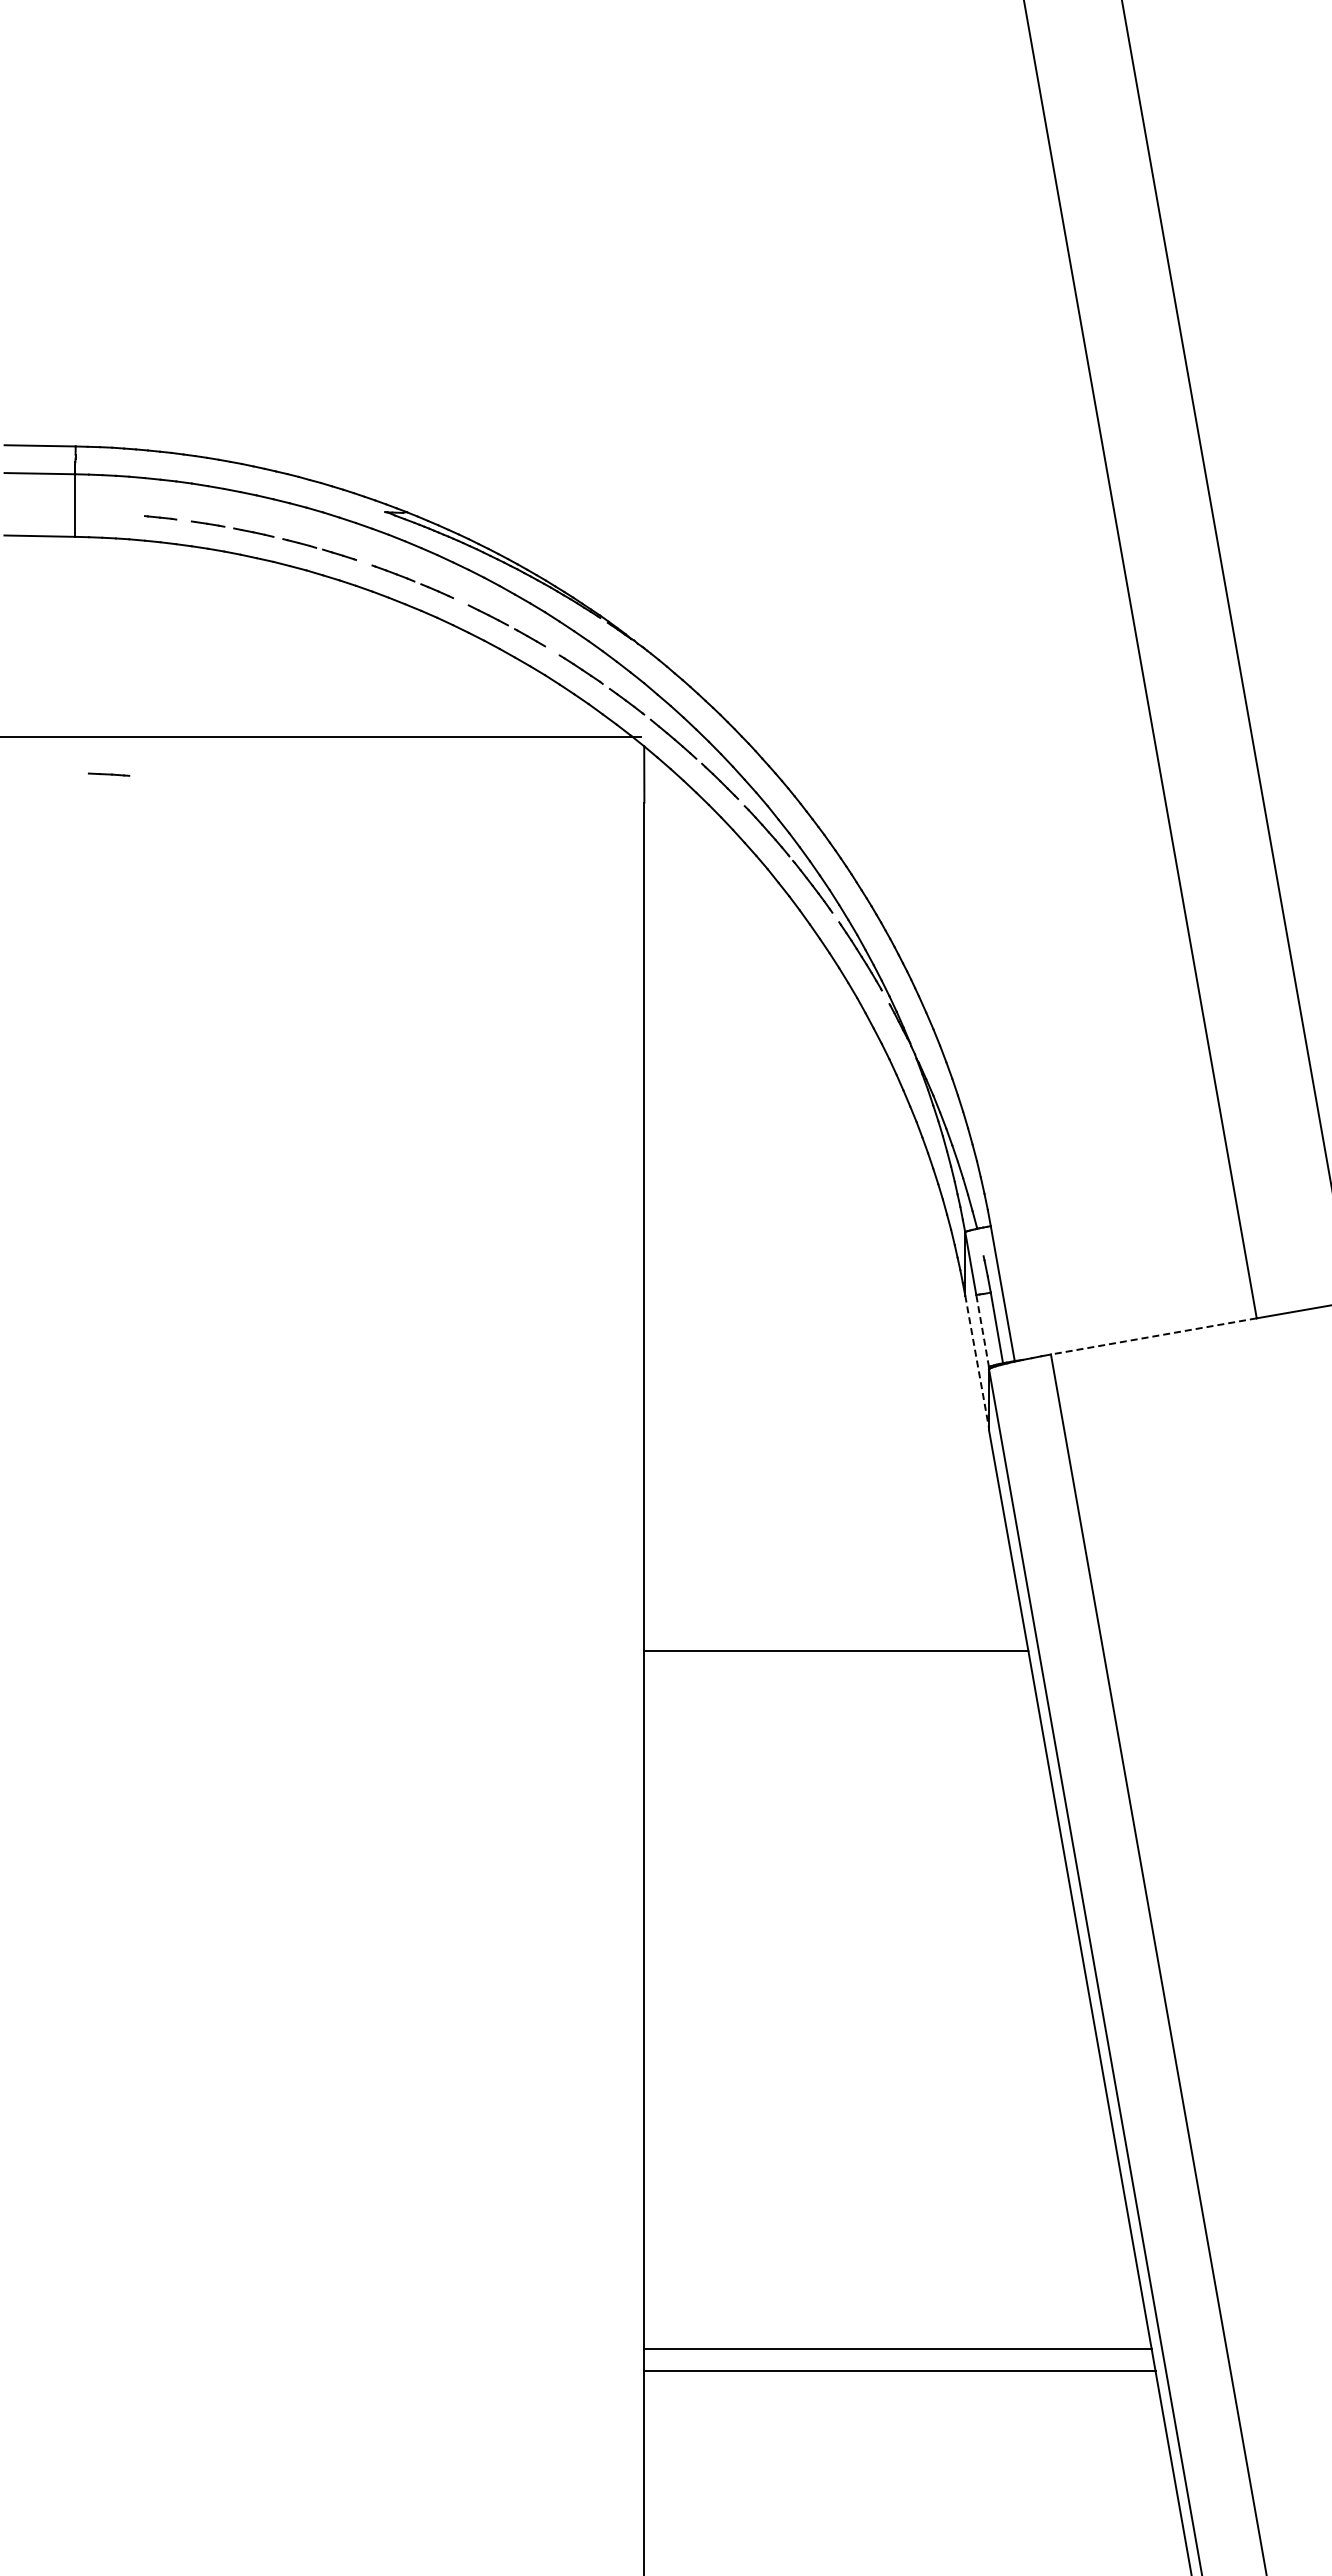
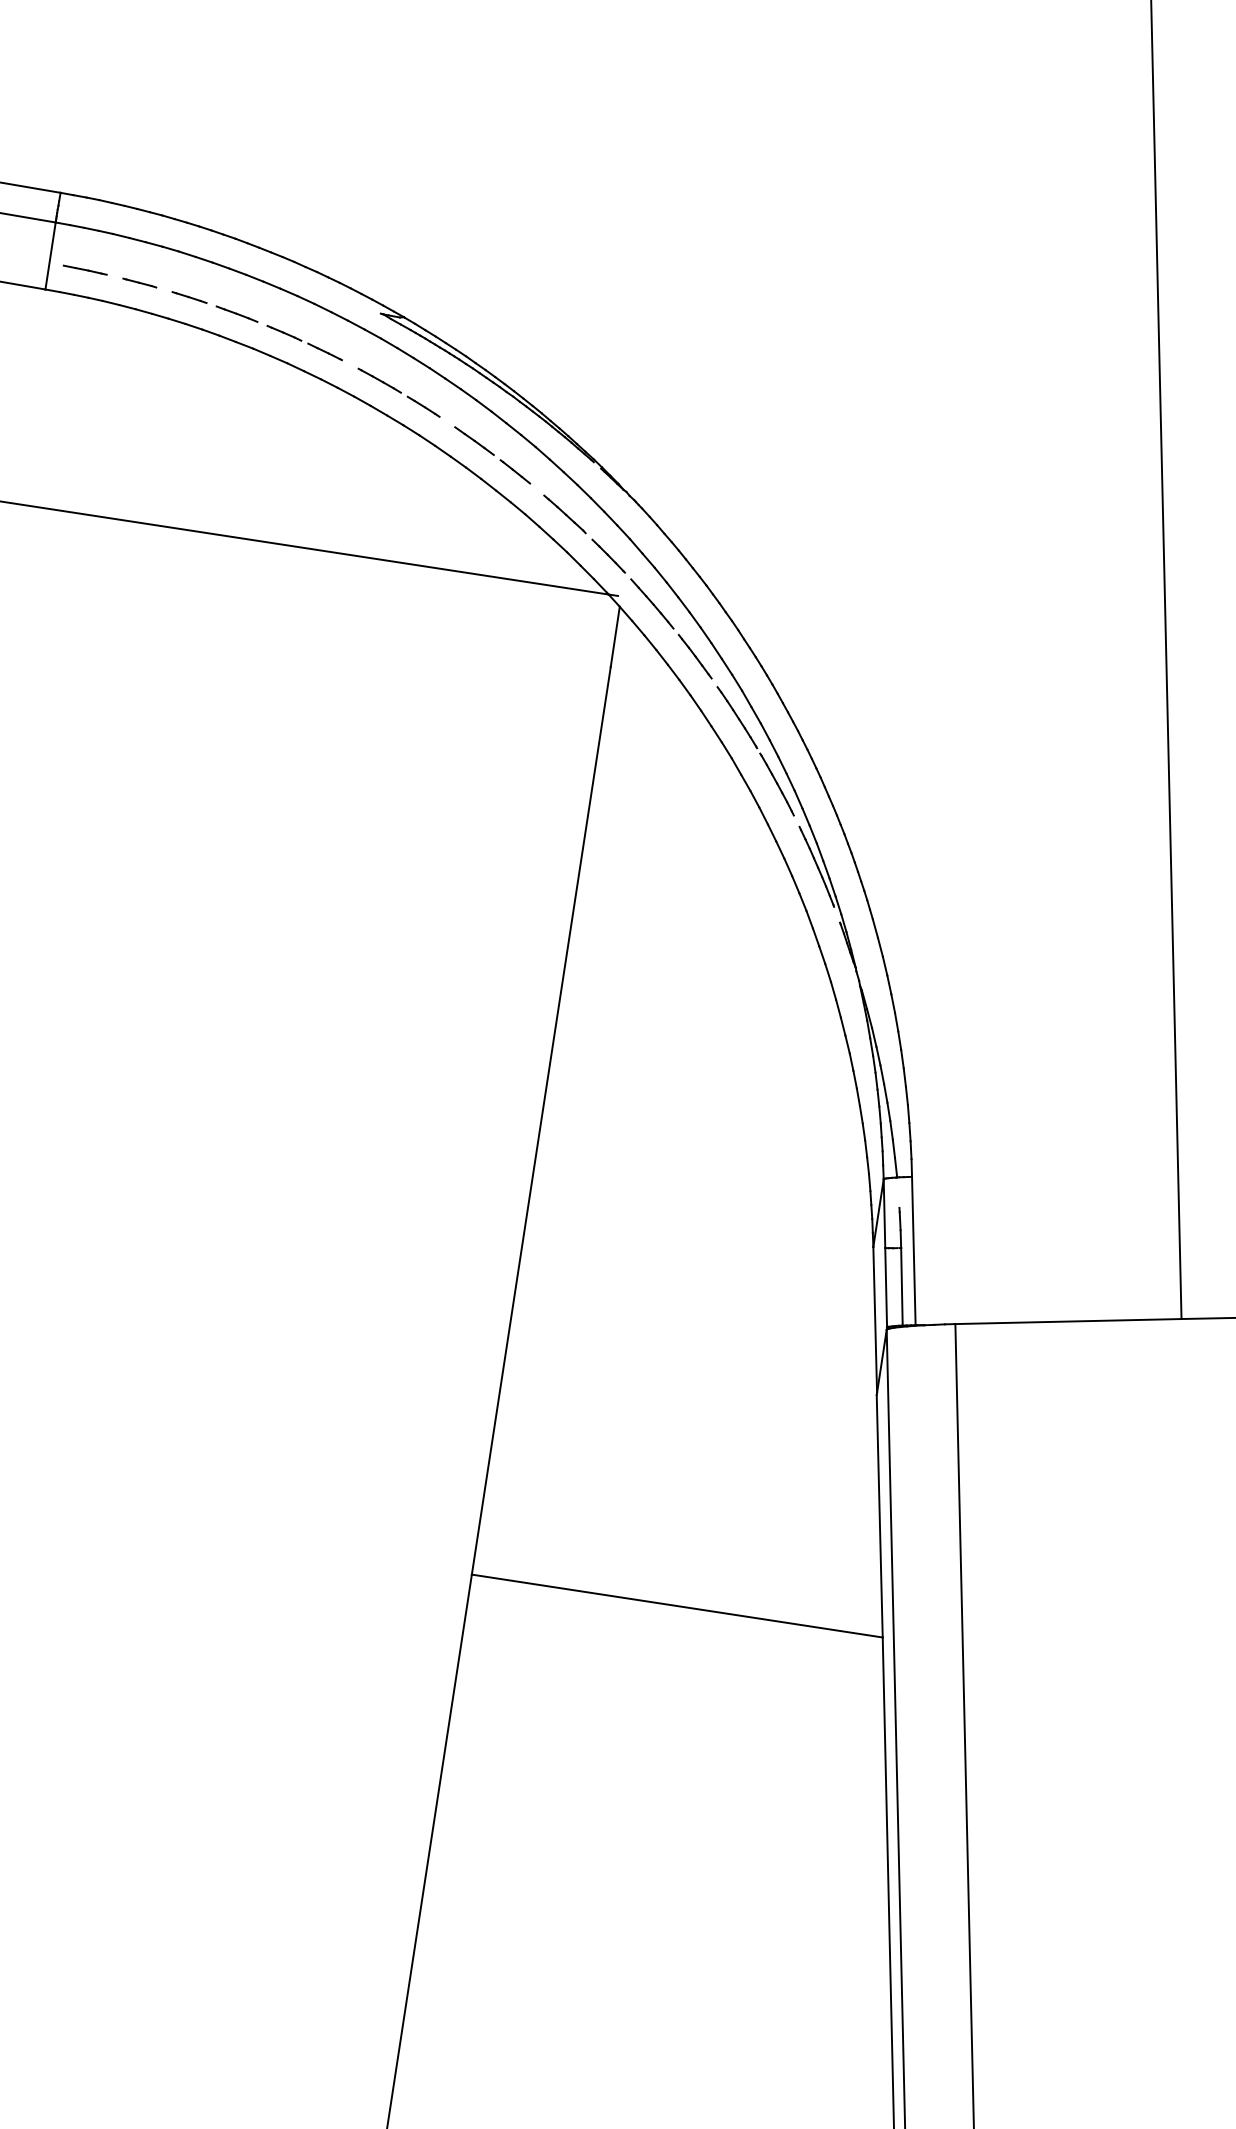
line: (109, 774) -> (85, 270), moved
line: (982, 1331) -> (885, 1288), dashed -> solid
line: (1153, 1336) -> (1068, 1321), dashed -> solid
line: (977, 1362) -> (875, 1320), dashed -> solid

